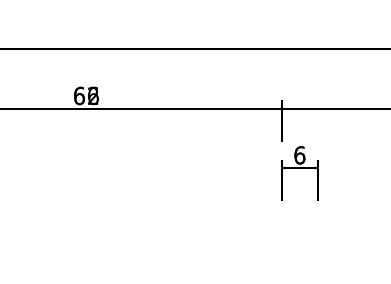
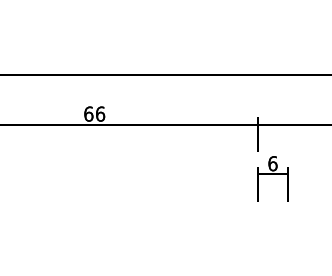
text: (93, 95) -> (100, 113), 62 -> 66

